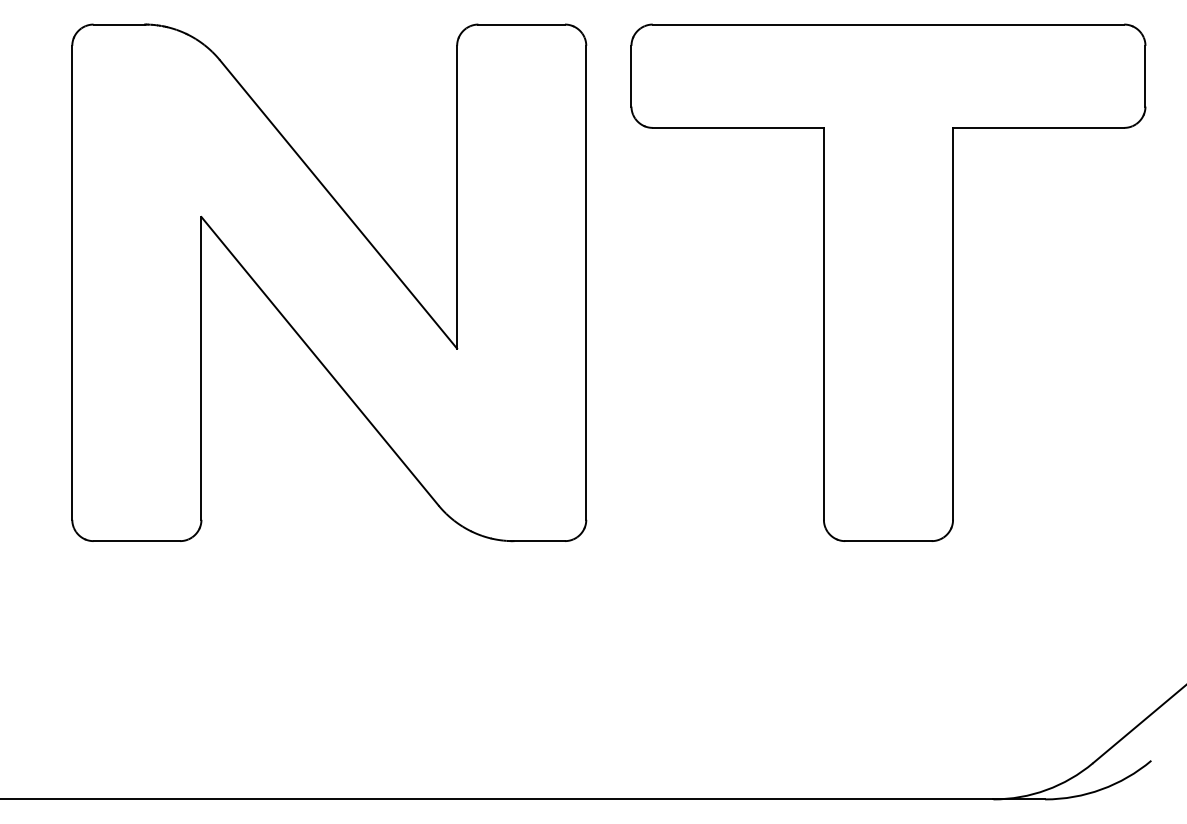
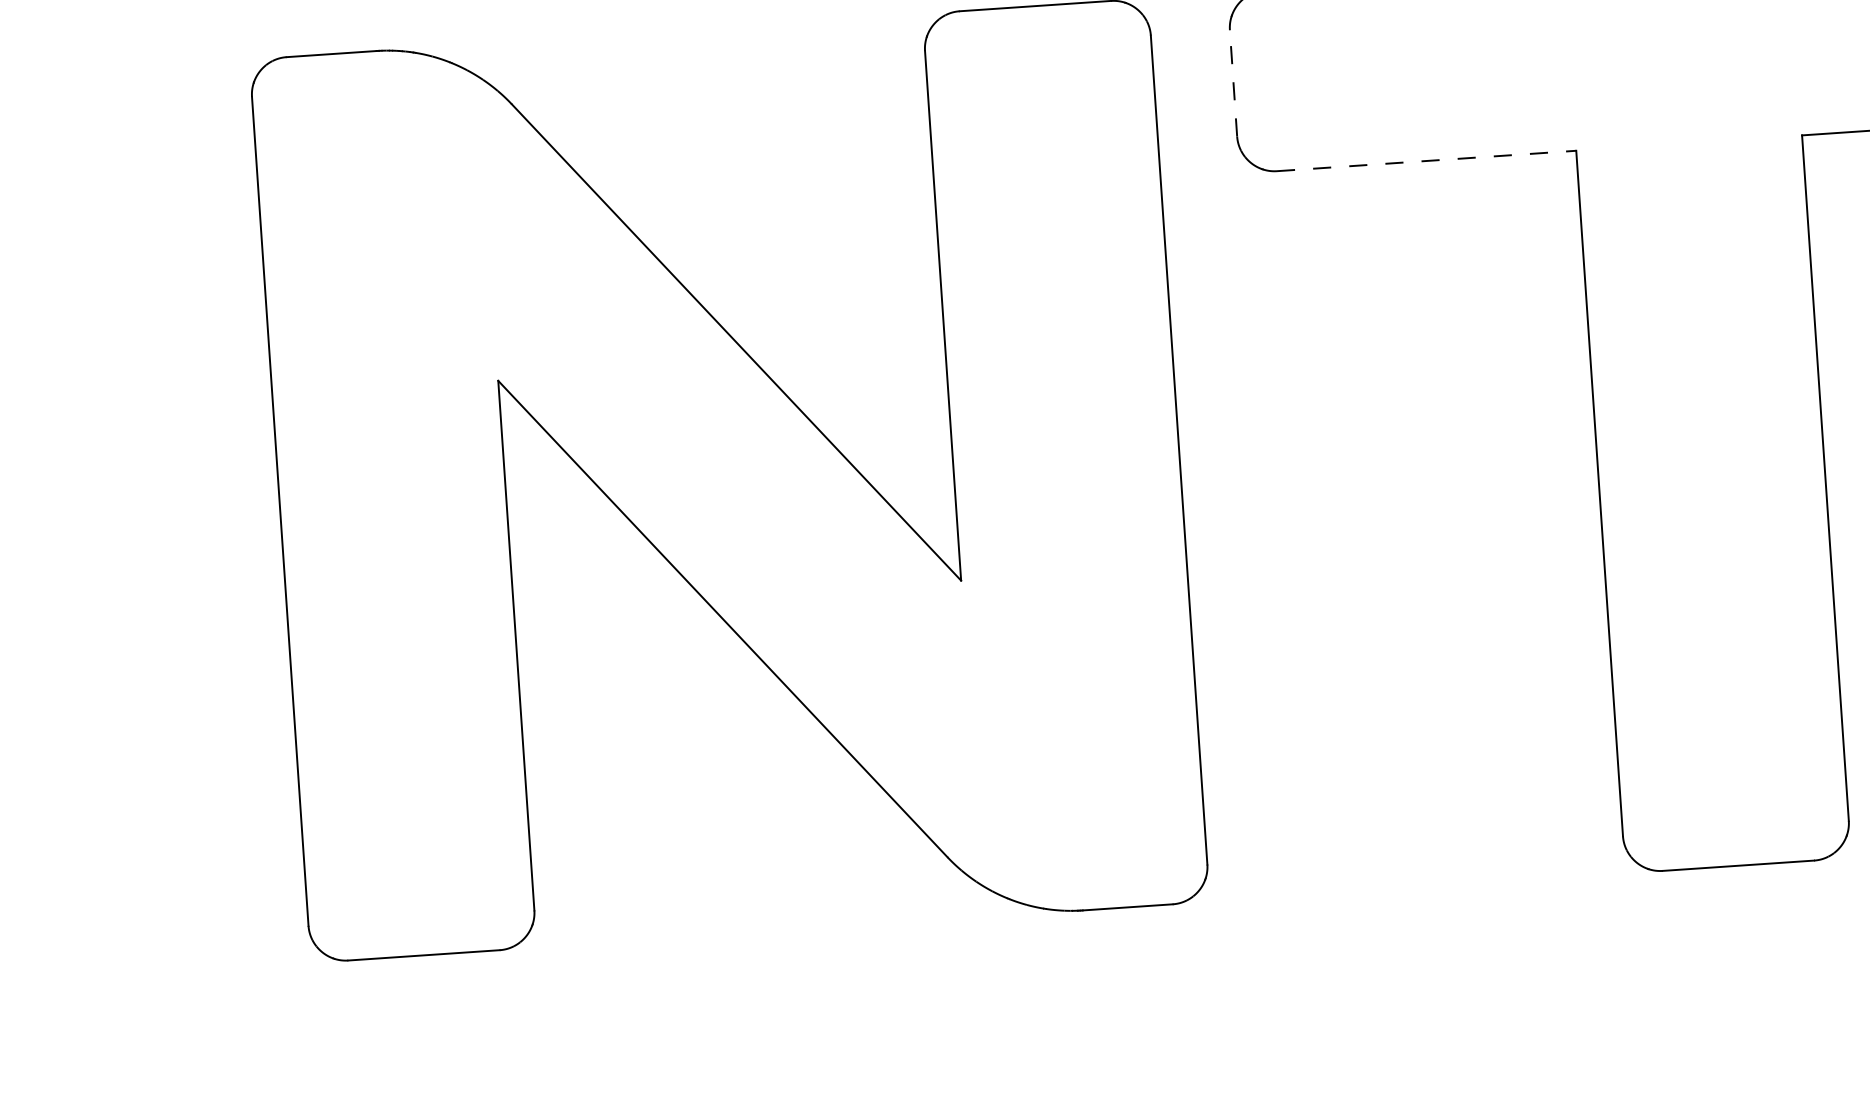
line: (631, 75) -> (1233, 82), solid -> dashed
line: (738, 127) -> (1426, 160), solid -> dashed

